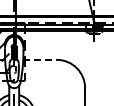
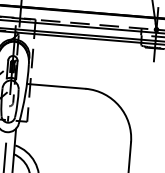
line: (40, 59) -> (57, 85), dashed -> solid

